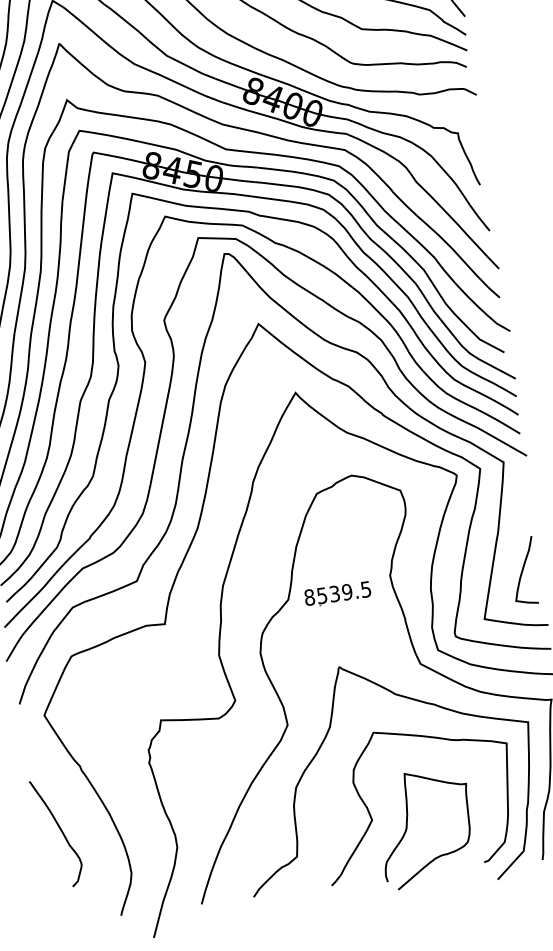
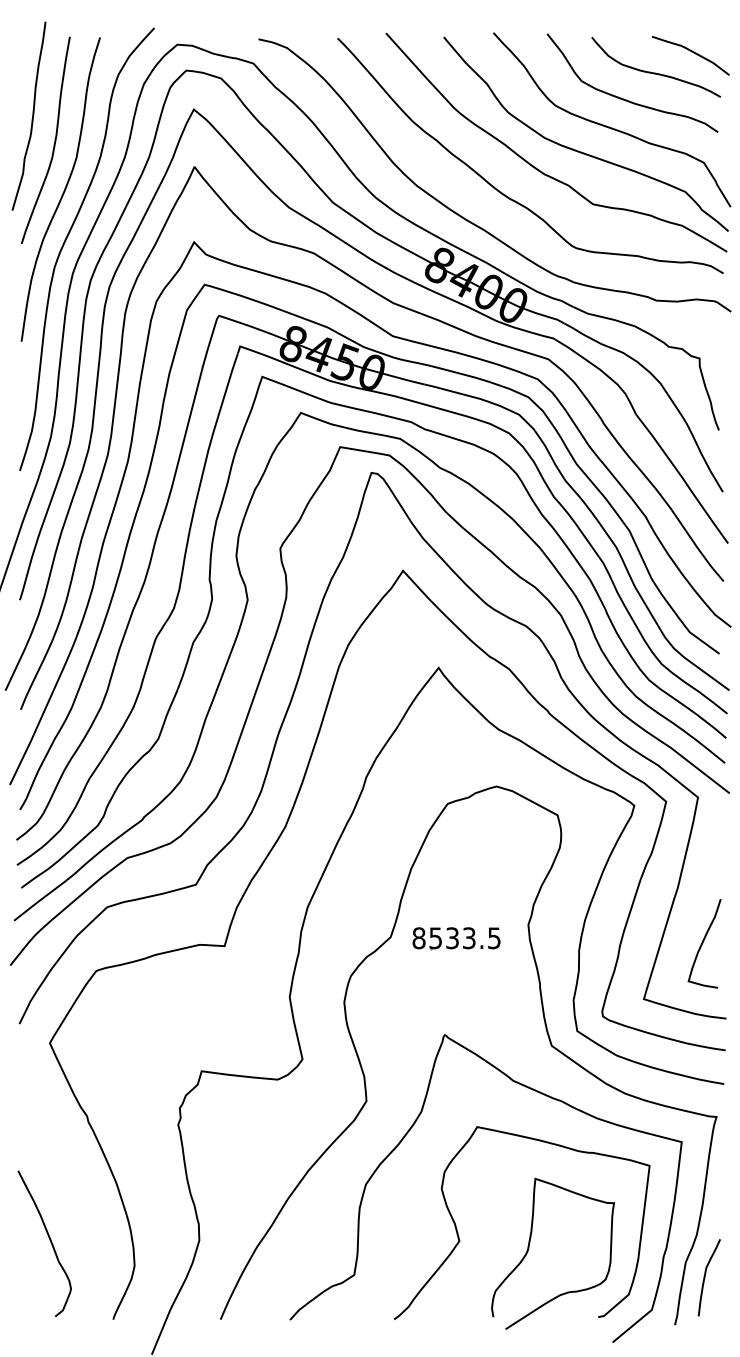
text: (346, 592) -> (468, 938), 8539.5 -> 8533.5
curve: (407, 826) -> (529, 1248), moved
curve: (60, 830) -> (49, 1240), moved

